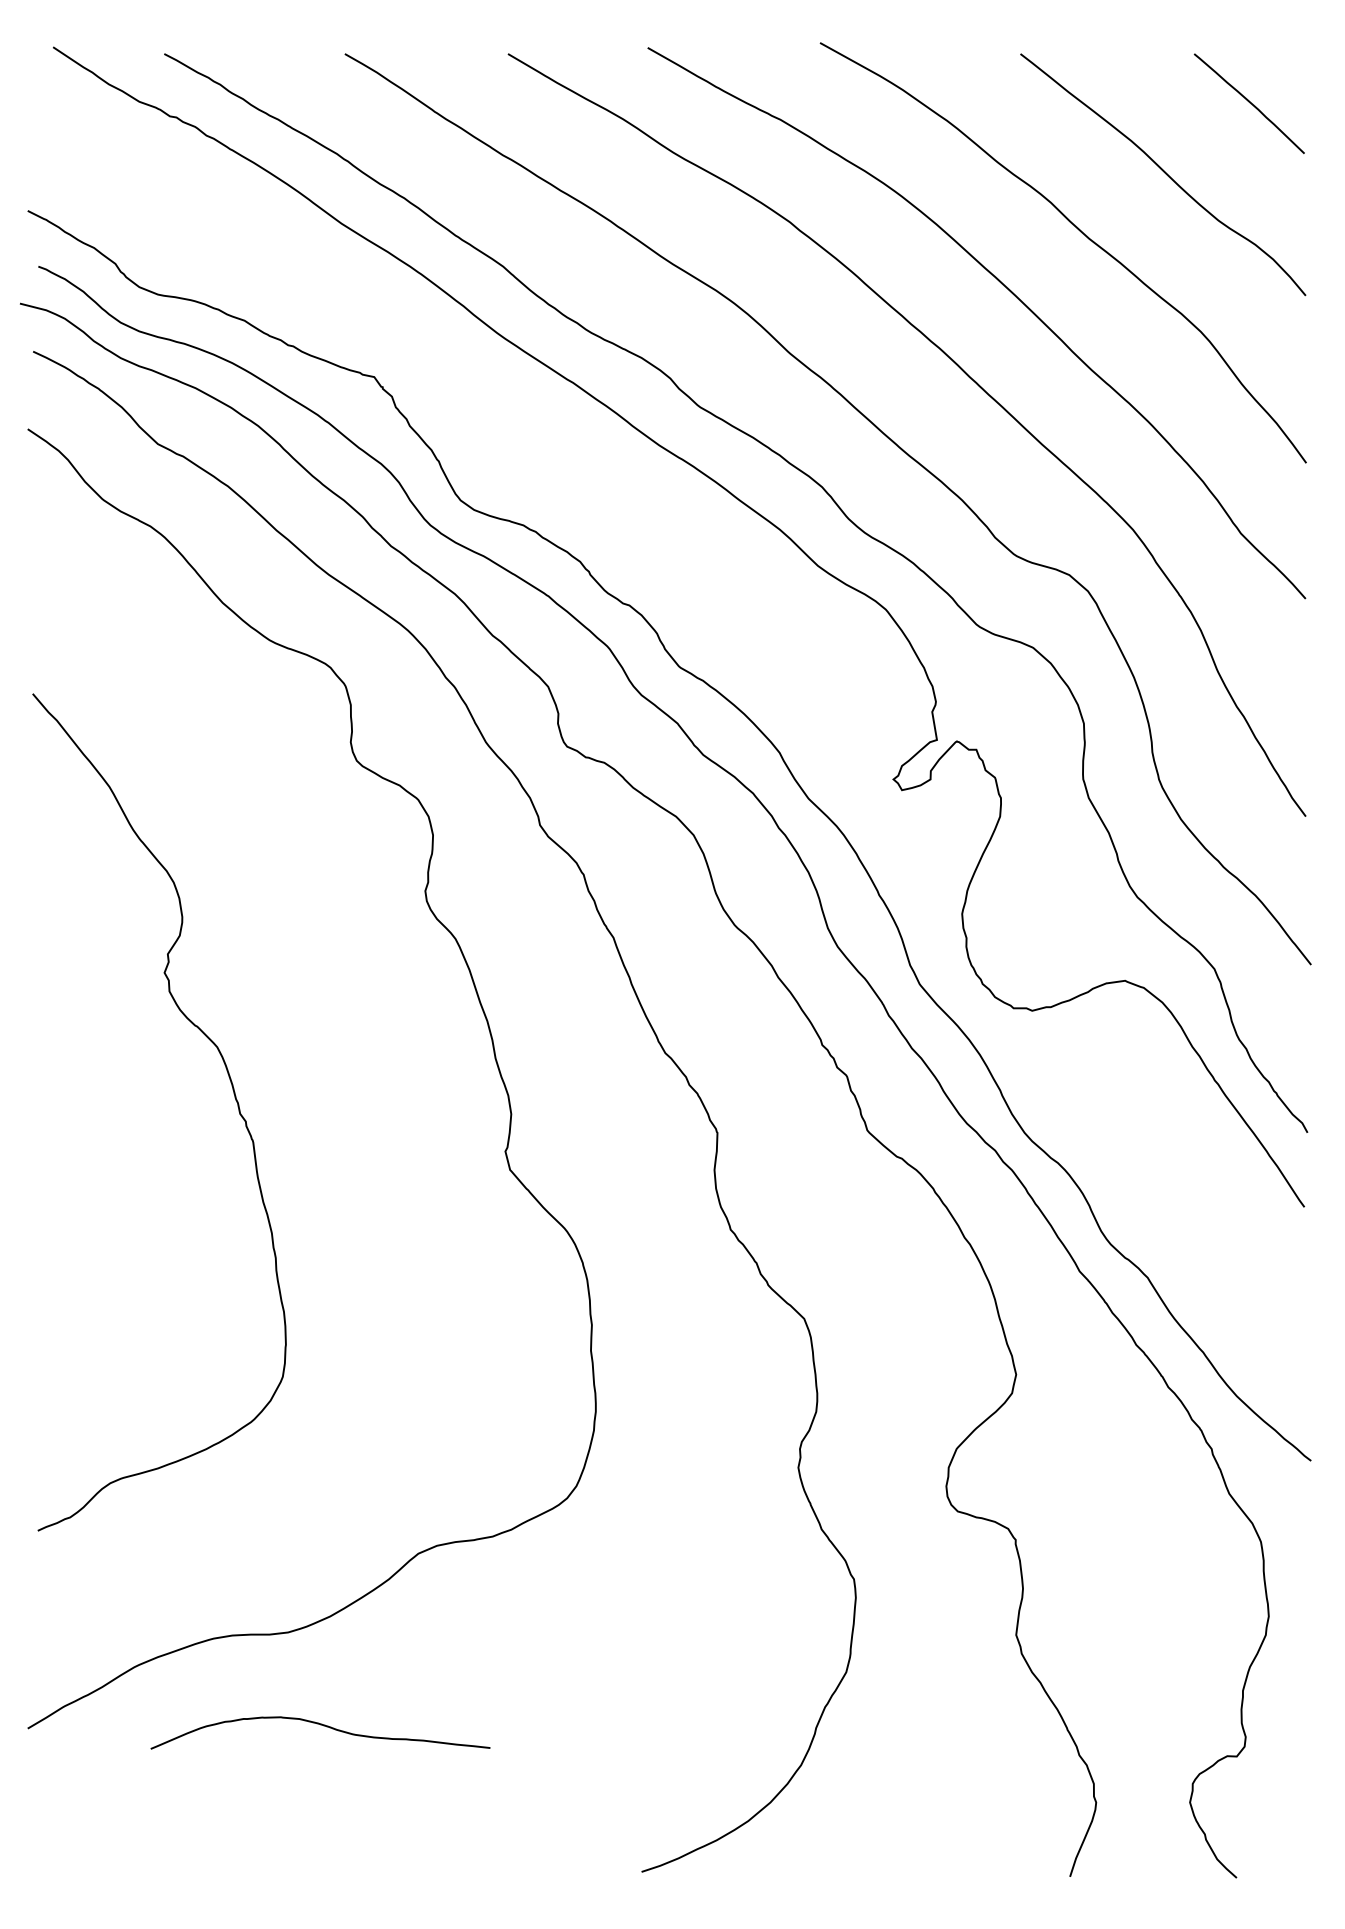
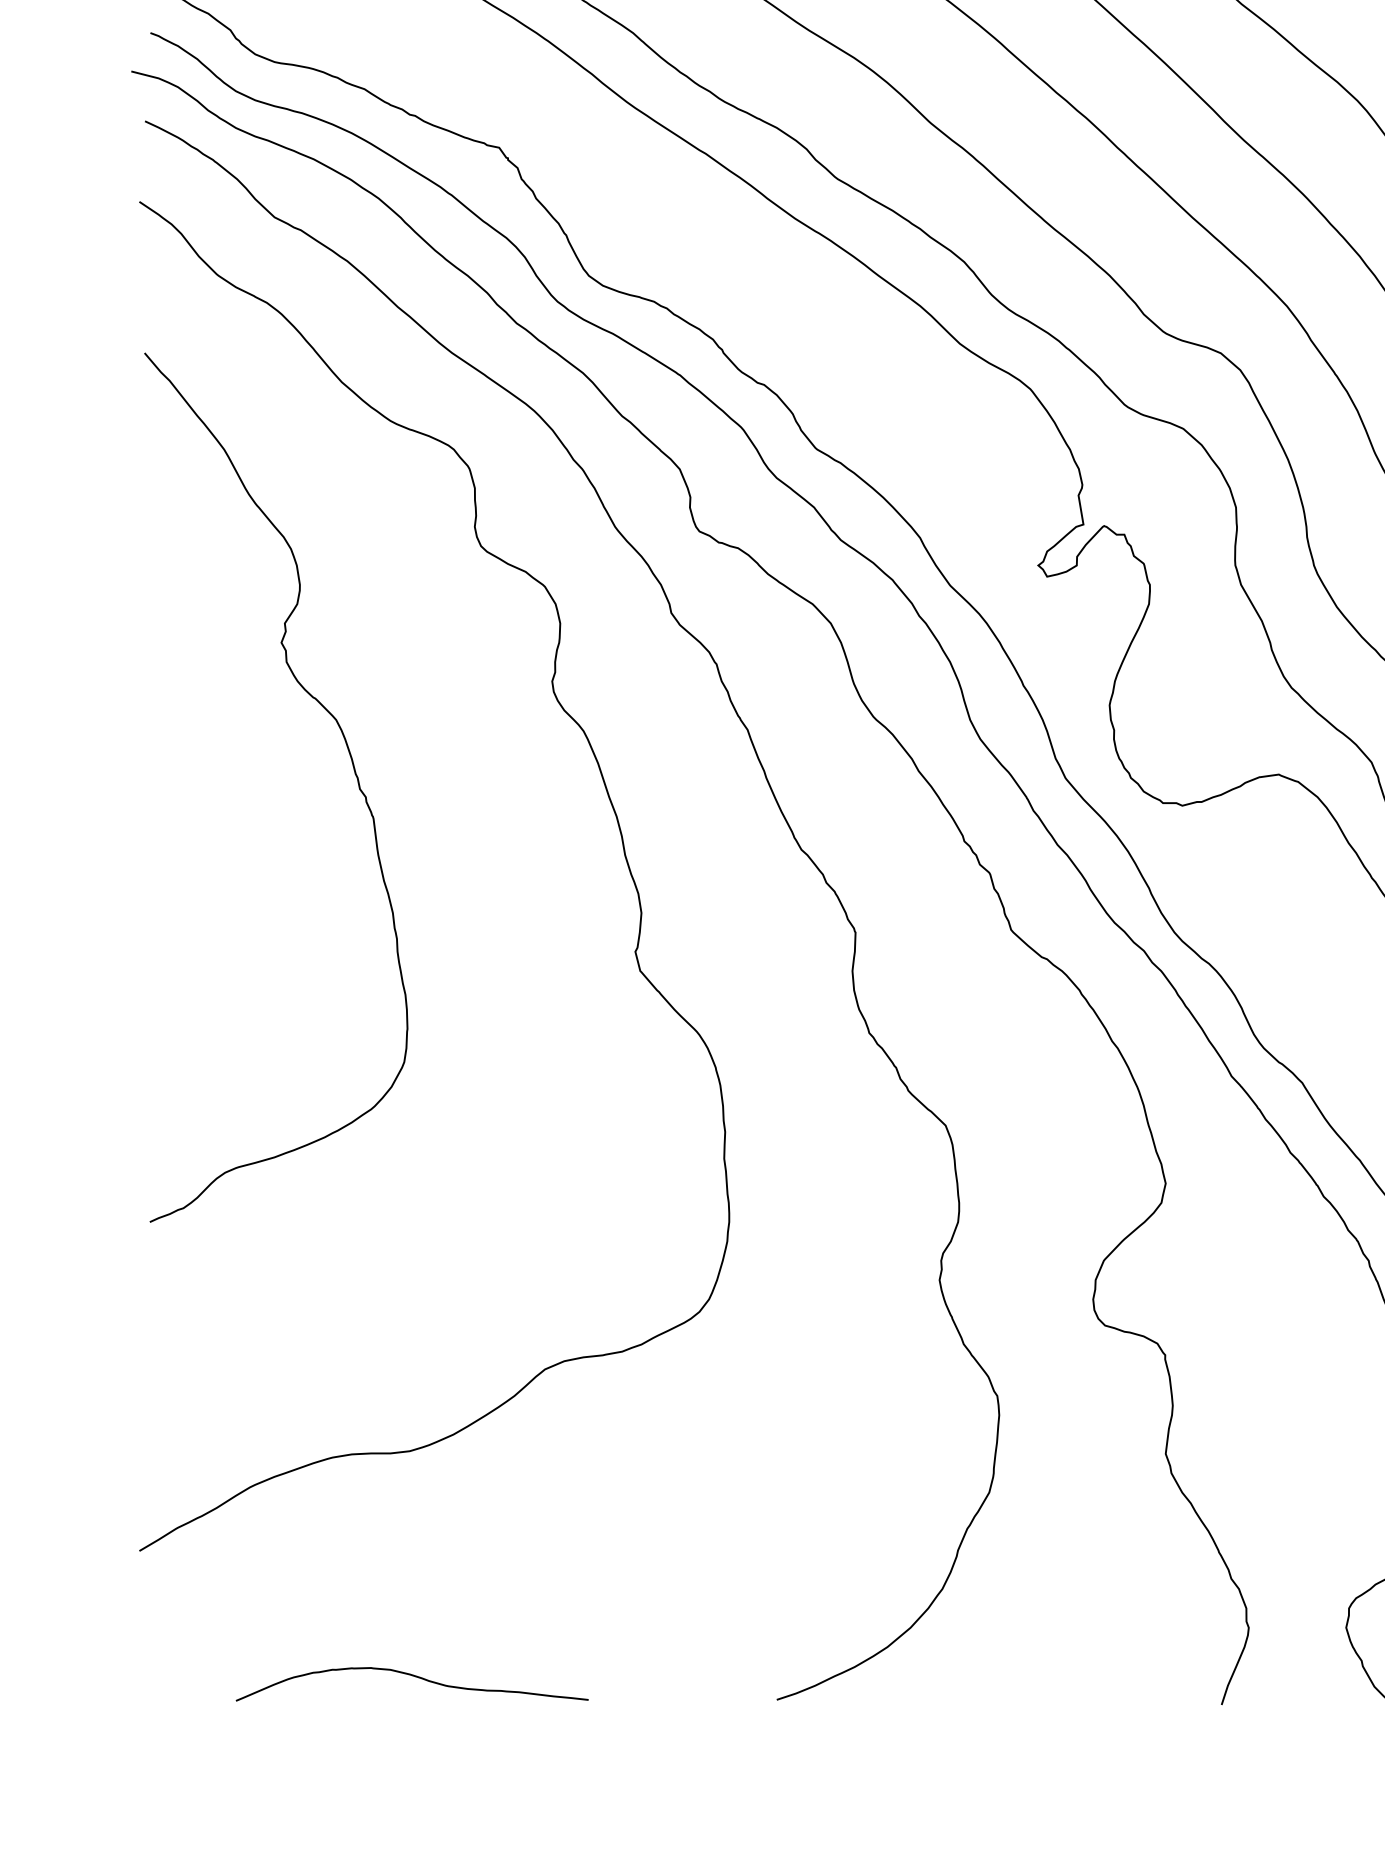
curve: (233, 1094) -> (353, 769), moved
curve: (323, 1726) -> (415, 1677), moved

